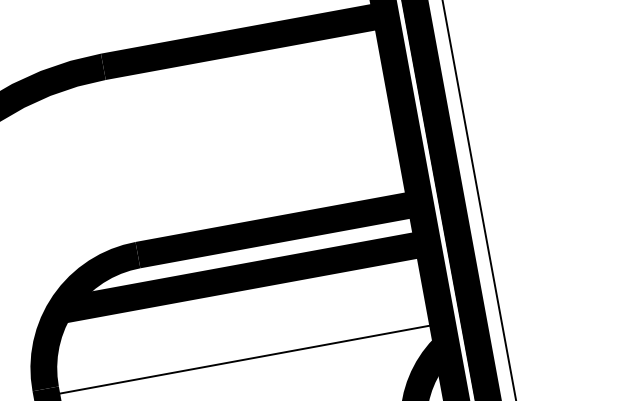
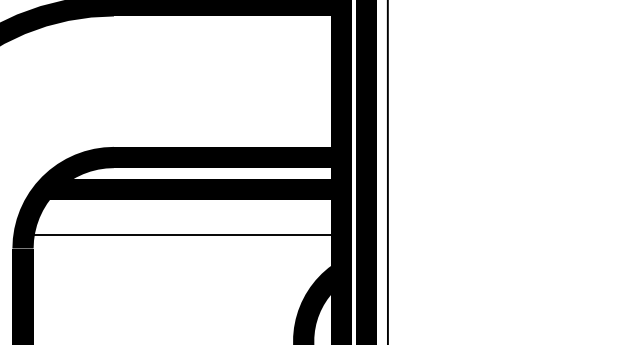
line: (245, 359) -> (182, 235), moved

